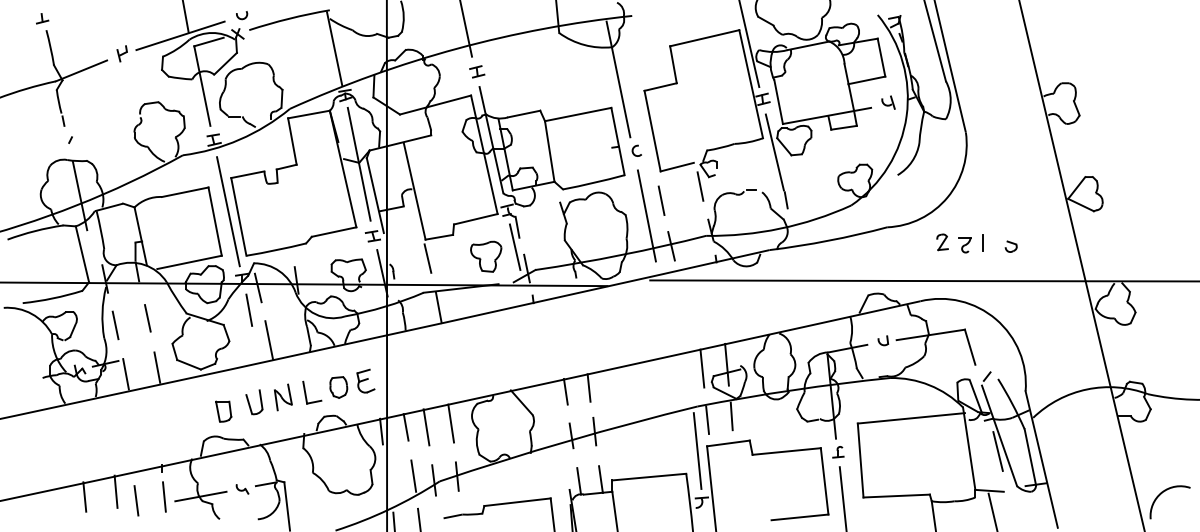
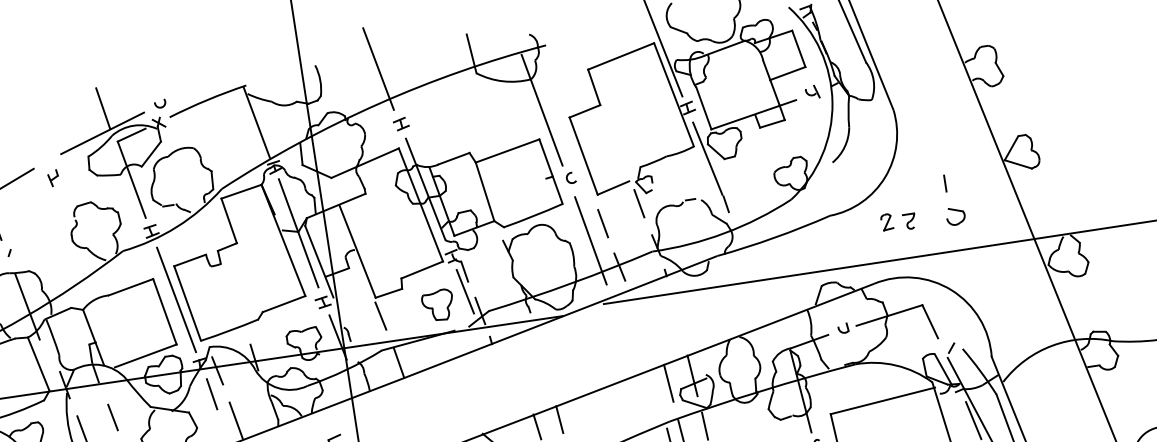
part: (121, 53) -> (52, 178), moved
line: (982, 242) -> (944, 183), moved
part: (1010, 246) -> (954, 216), size x1.6

